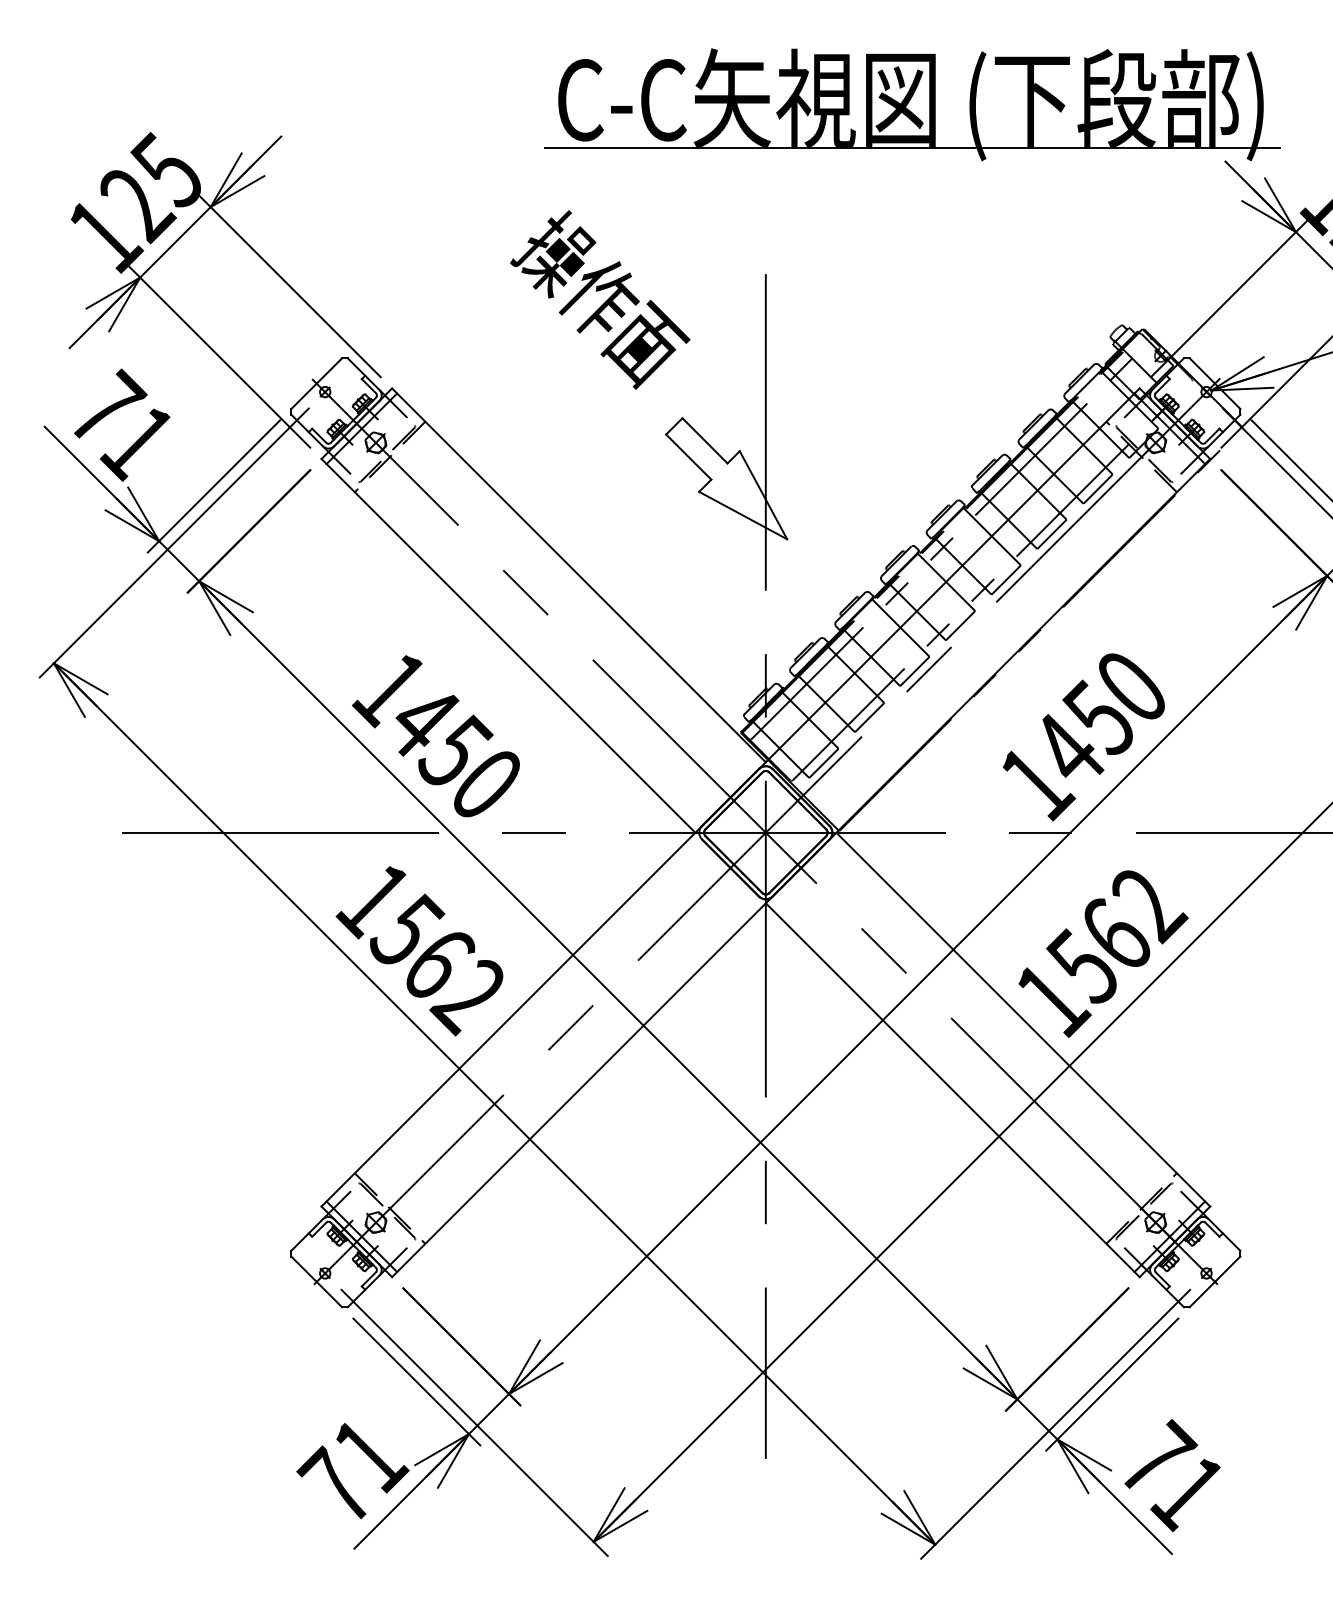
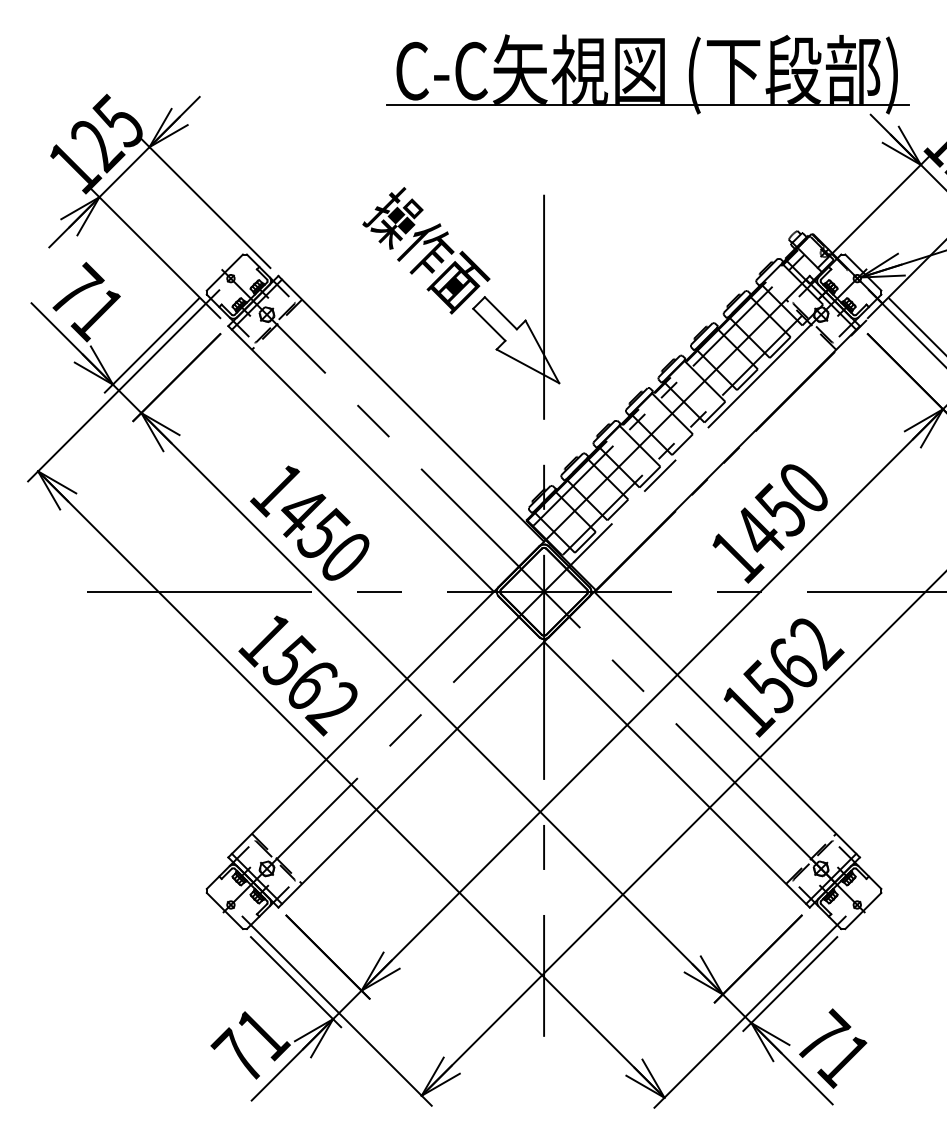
text: (600, 299) -> (426, 250), moved

